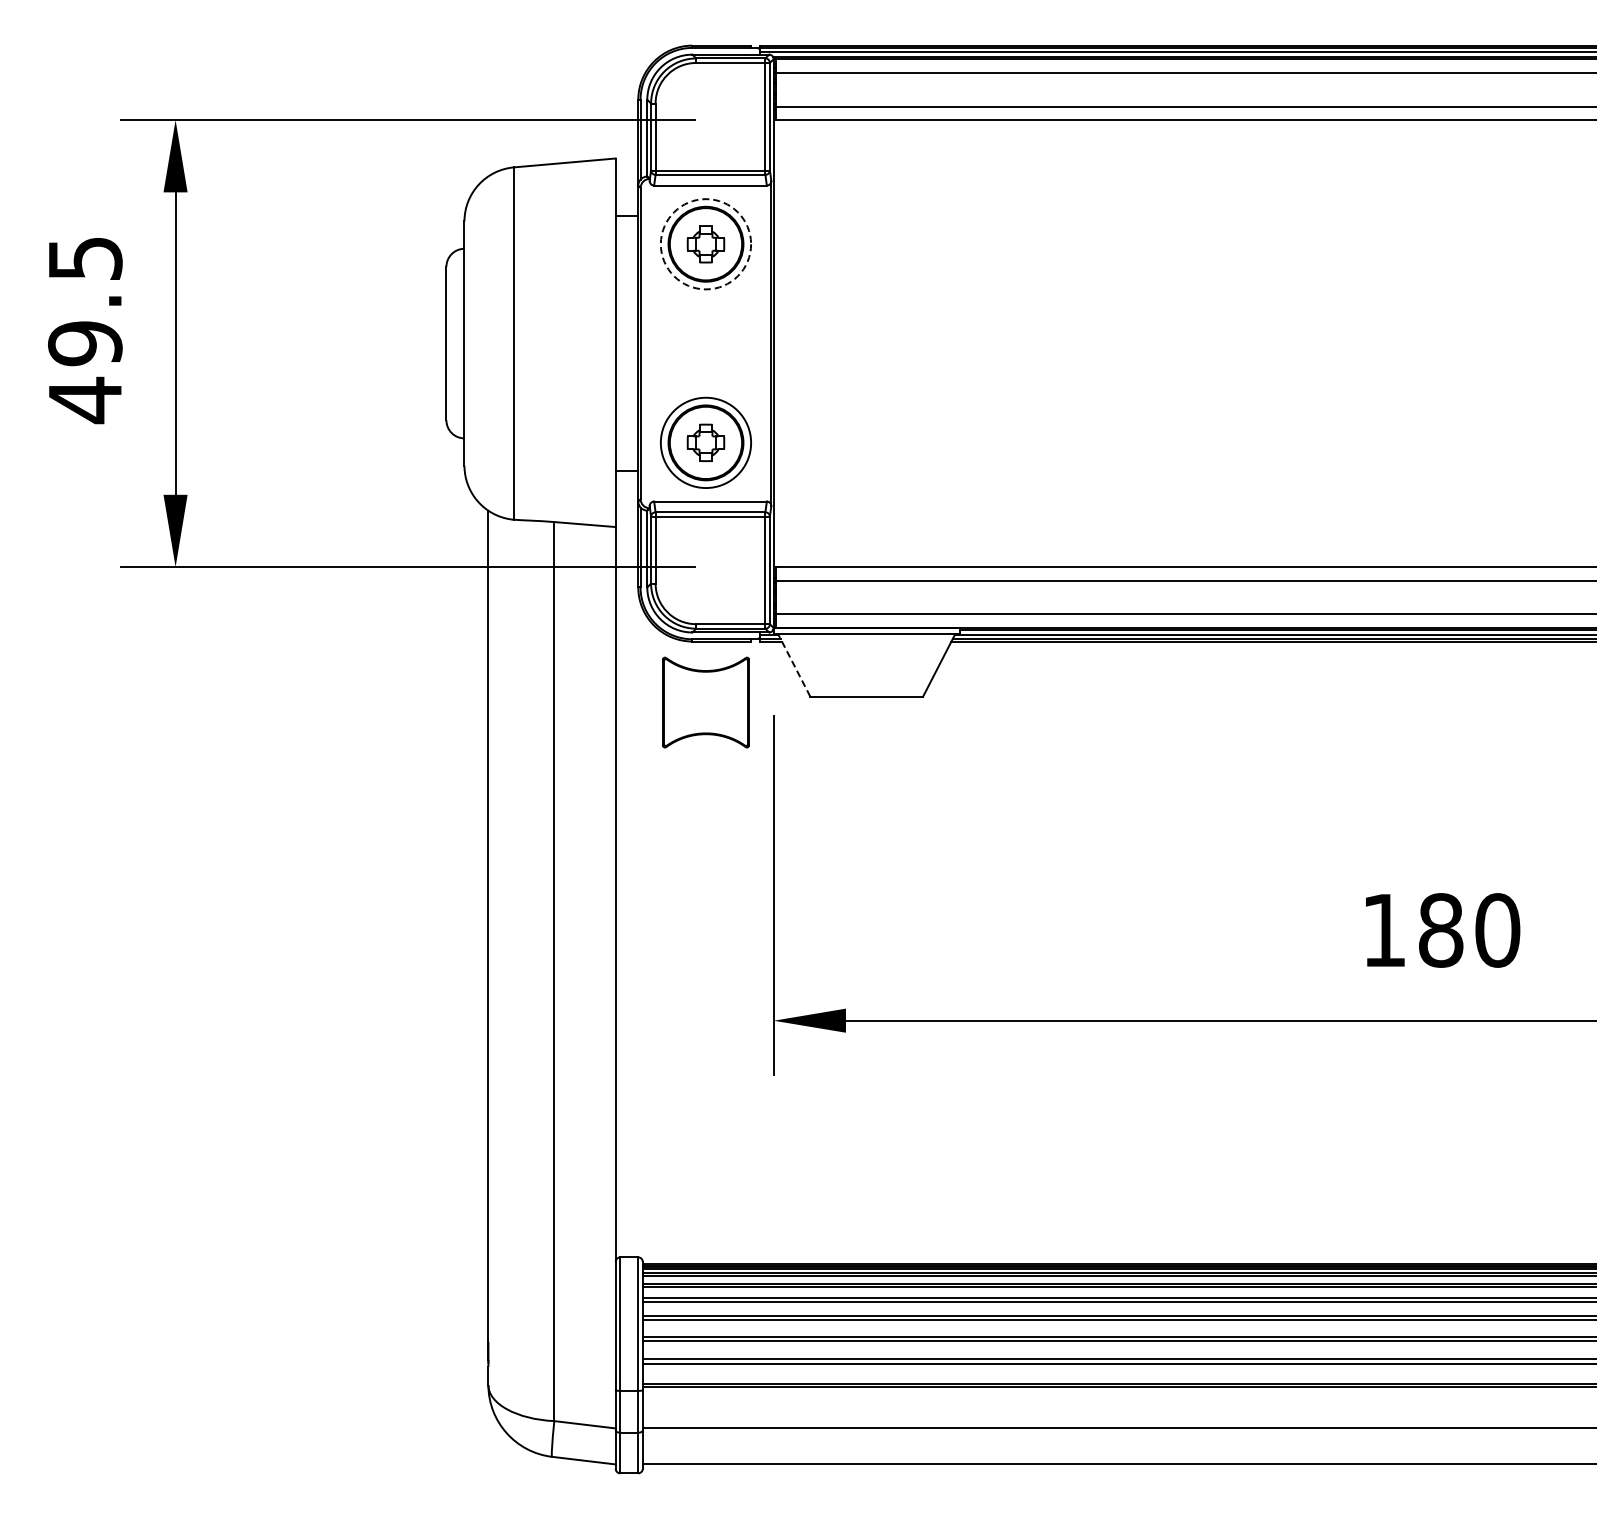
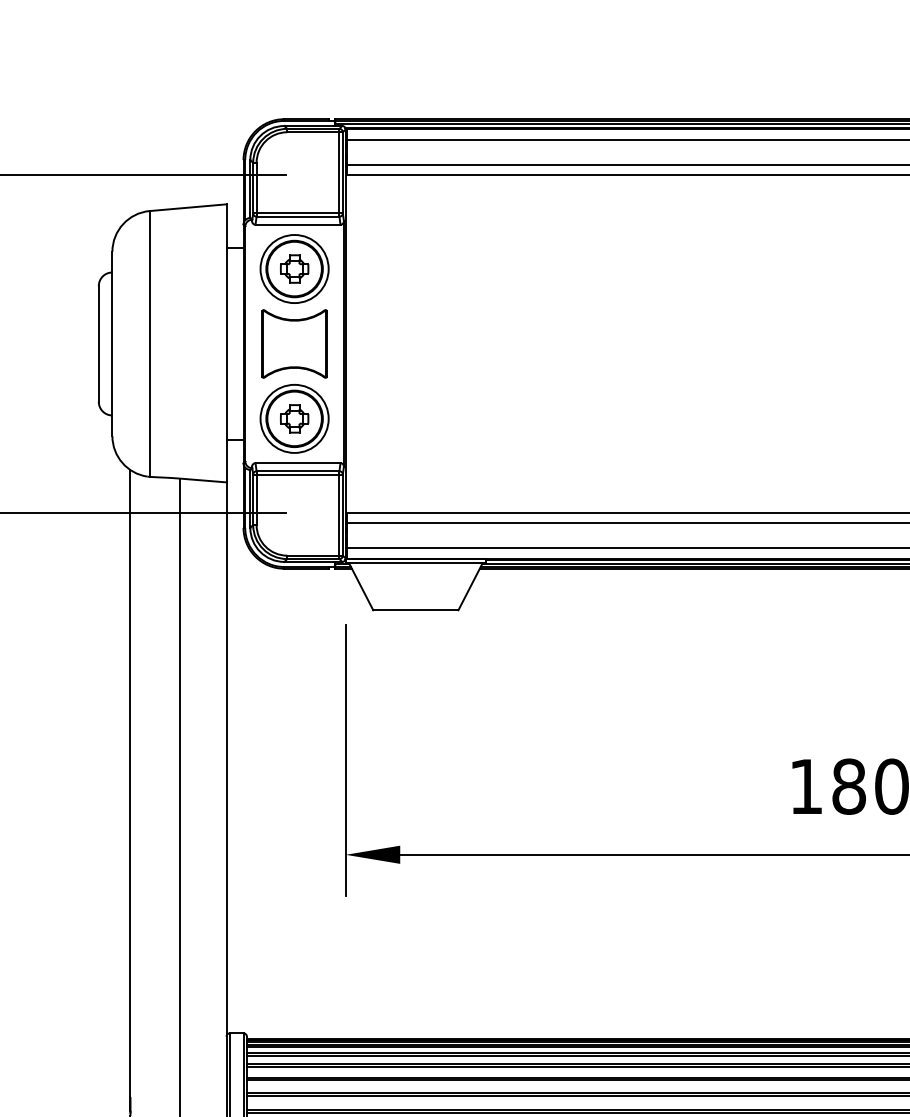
circle: (705, 244) -> (294, 269), dashed -> solid
line: (794, 665) -> (361, 586), dashed -> solid
part: (705, 702) -> (294, 343), moved

